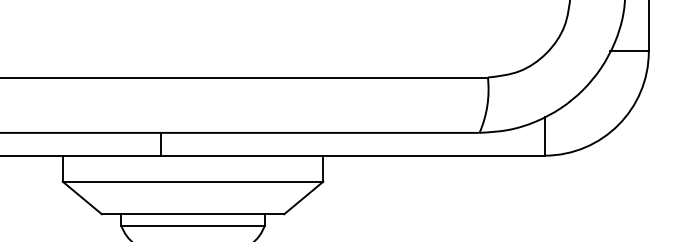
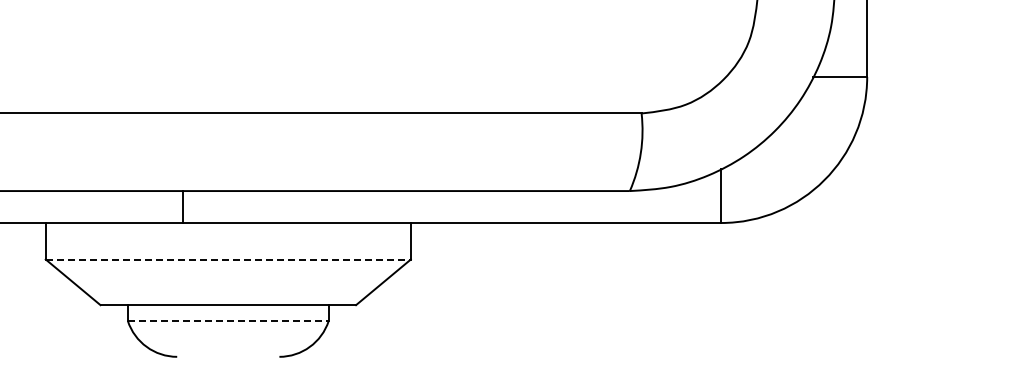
line: (193, 181) -> (228, 259), solid -> dashed
line: (193, 225) -> (228, 321), solid -> dashed

